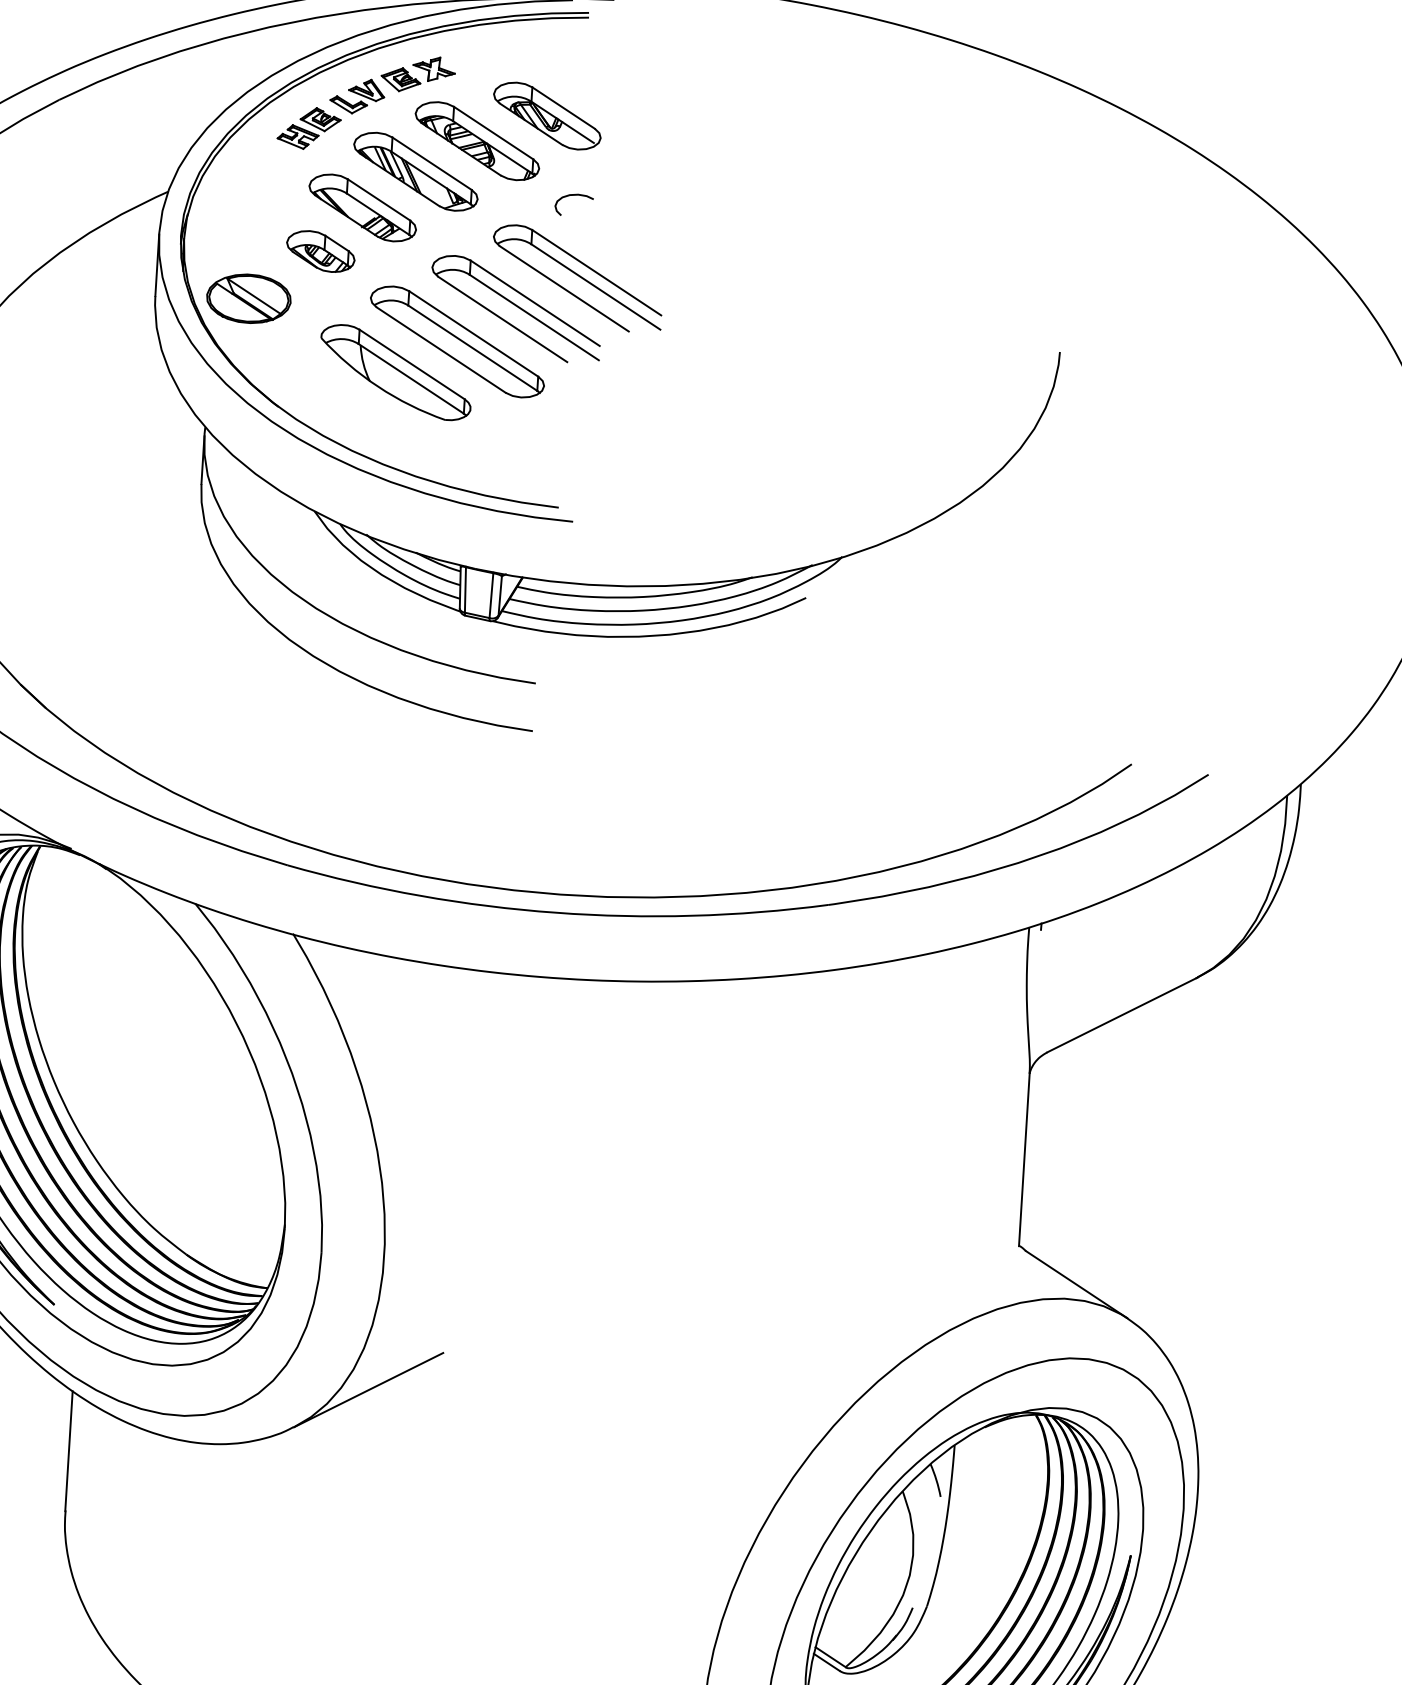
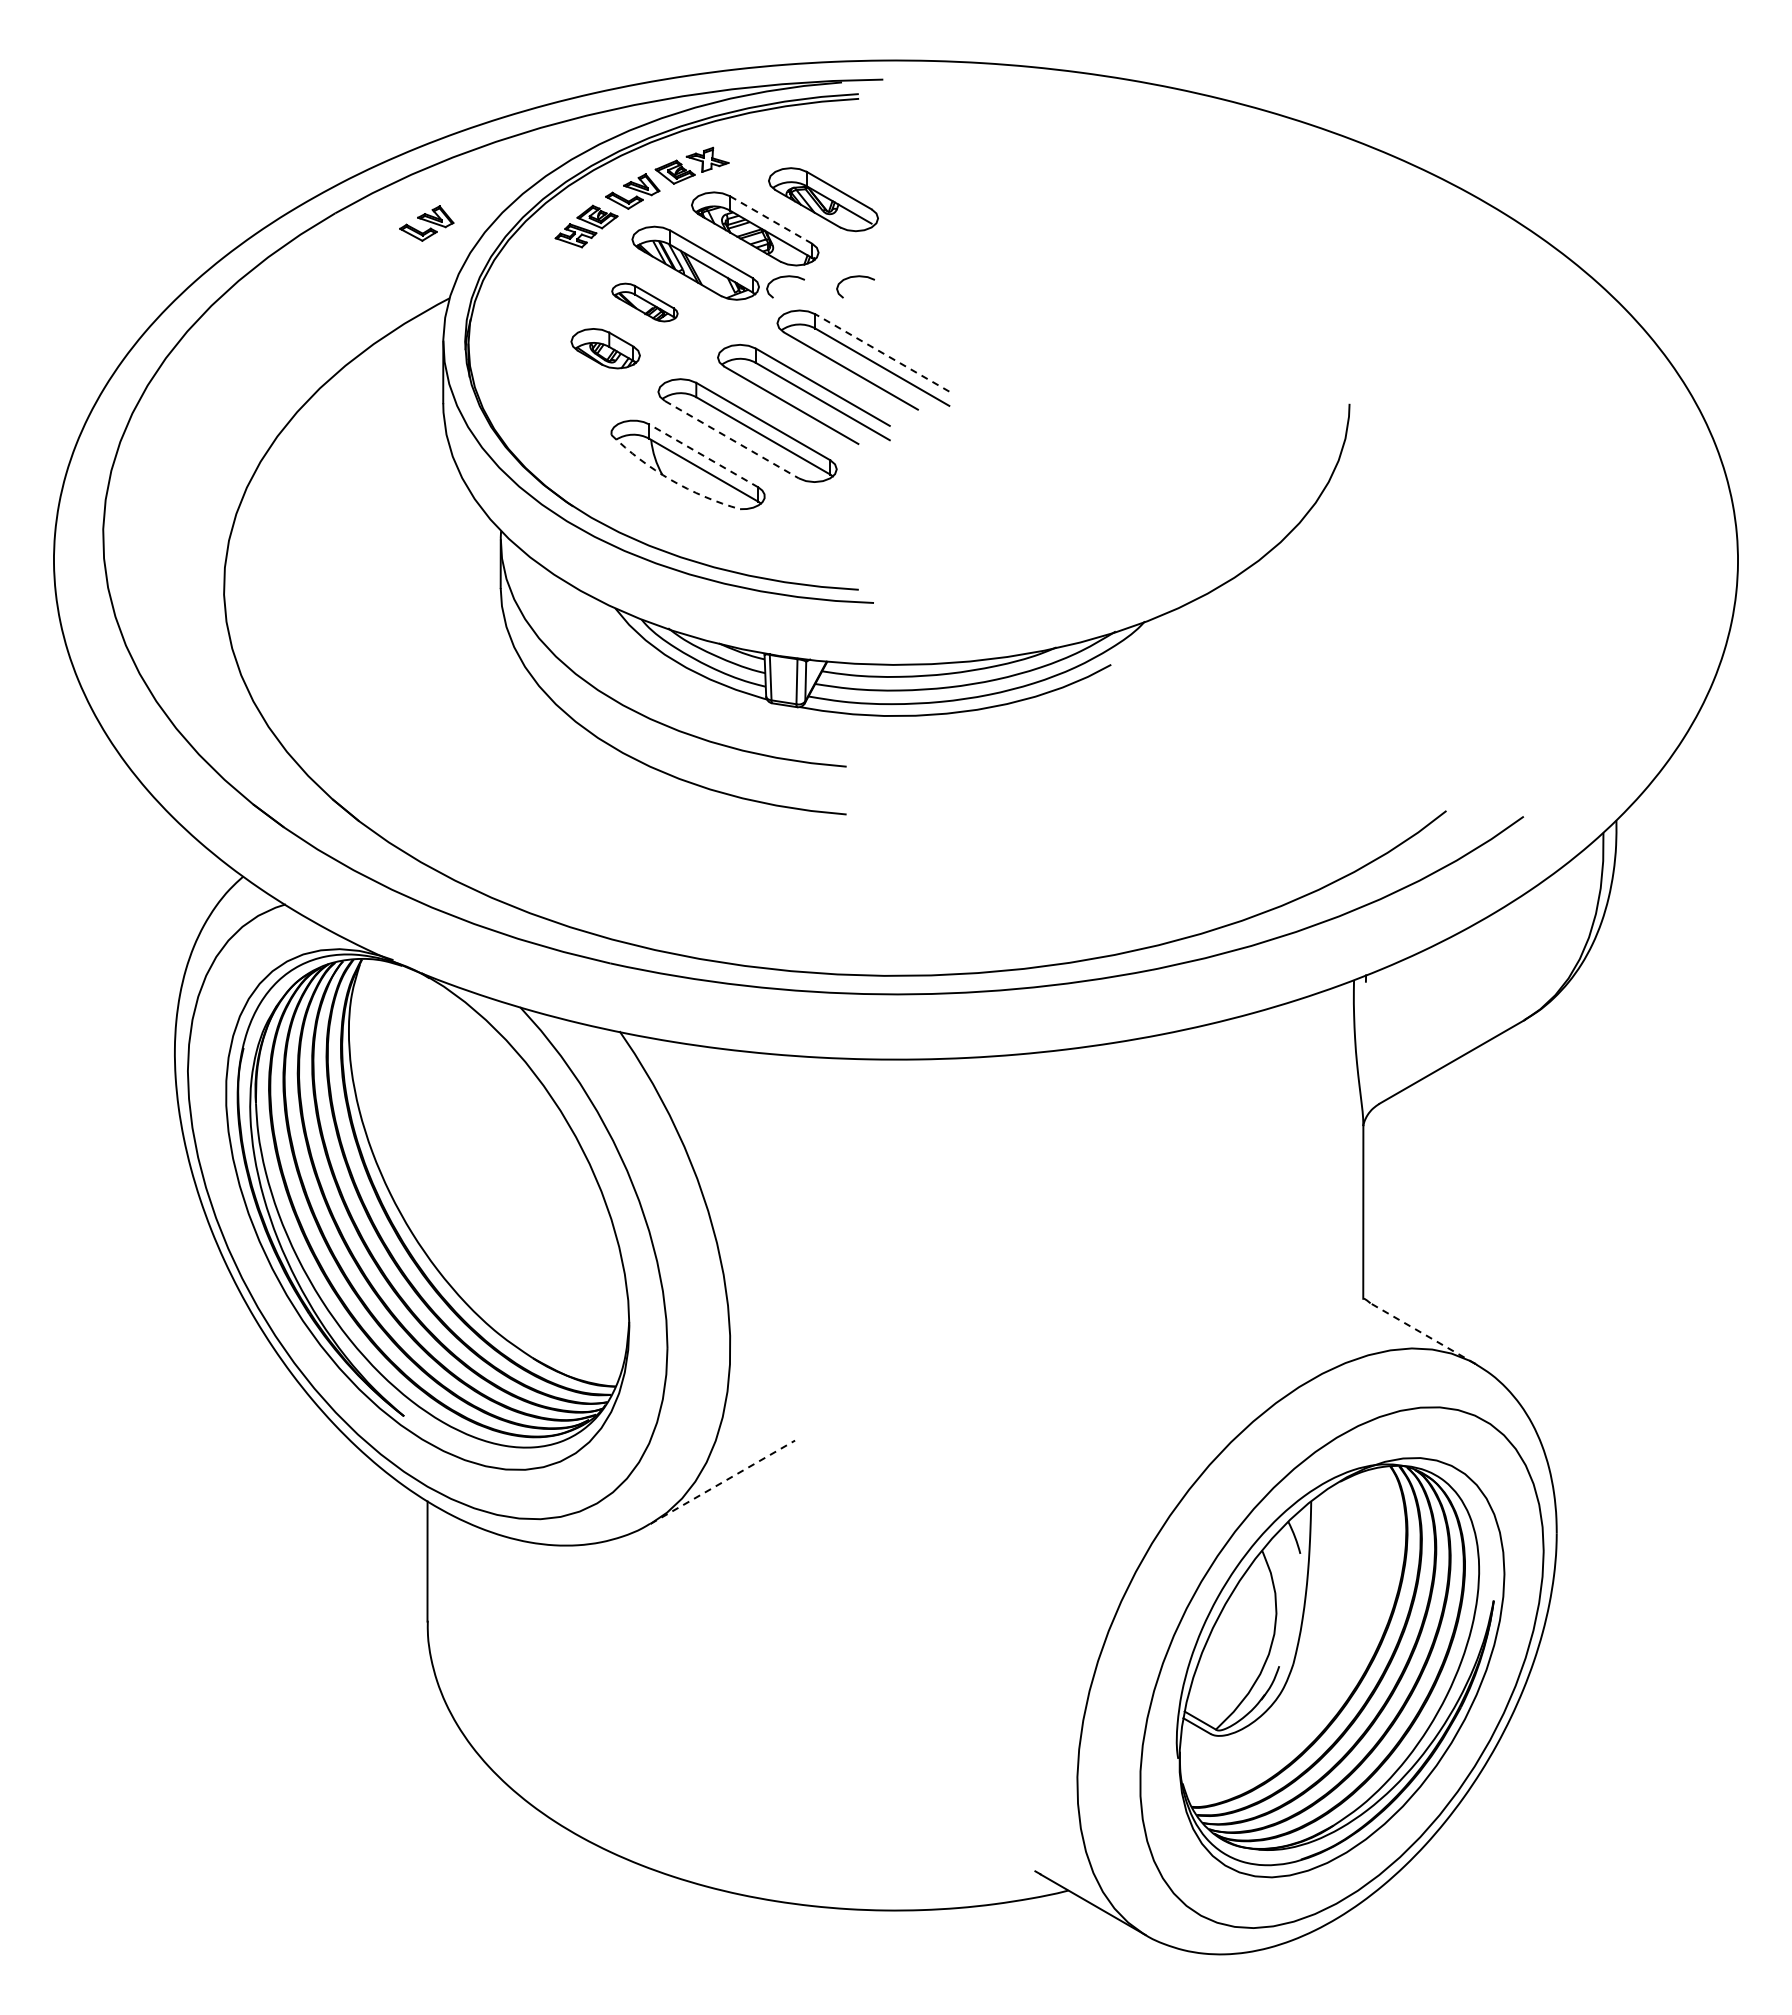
part: (149, 115) -> (426, 223), added
line: (493, 132) -> (770, 219), solid -> dashed
curve: (504, 191) -> (785, 277), added
part: (362, 207) -> (644, 302), size x0.6
line: (595, 272) -> (881, 352), solid -> dashed
part: (248, 299) -> (536, 400), removed
line: (441, 349) -> (732, 439), solid -> dashed
line: (411, 364) -> (703, 455), solid -> dashed
arc: (378, 387) -> (671, 480), solid -> dashed
line: (1076, 1284) -> (1422, 1333), solid -> dashed
line: (369, 1389) -> (723, 1481), solid -> dashed

